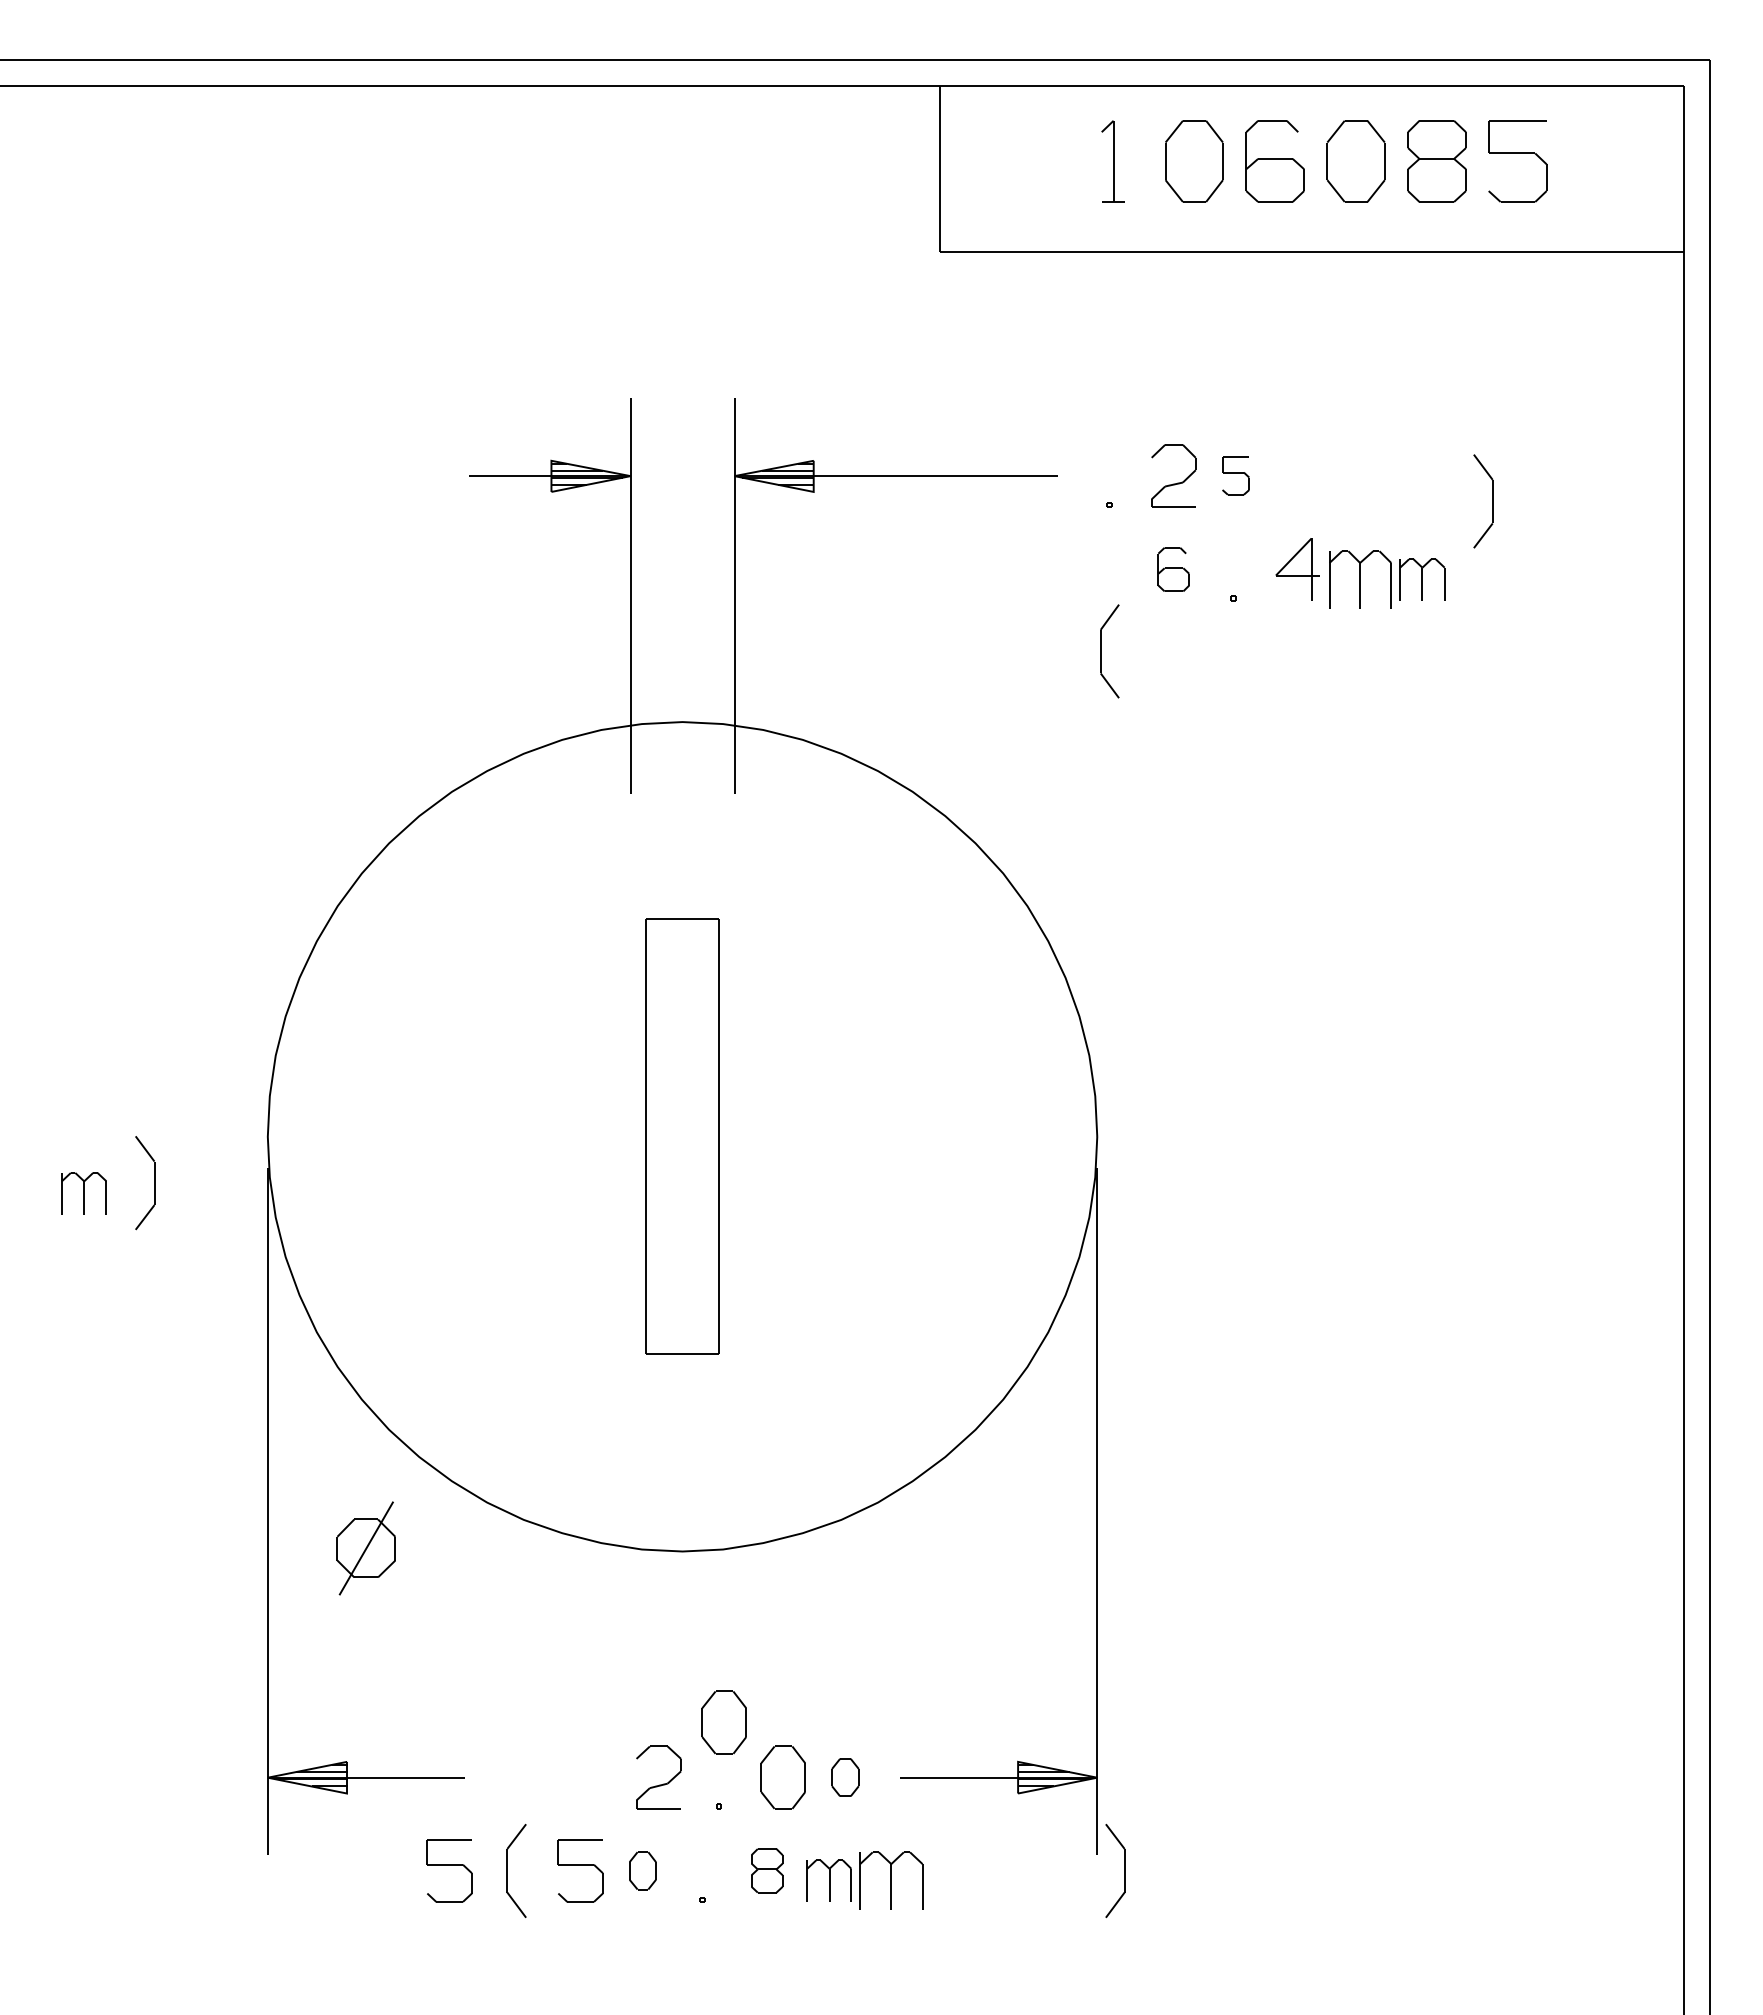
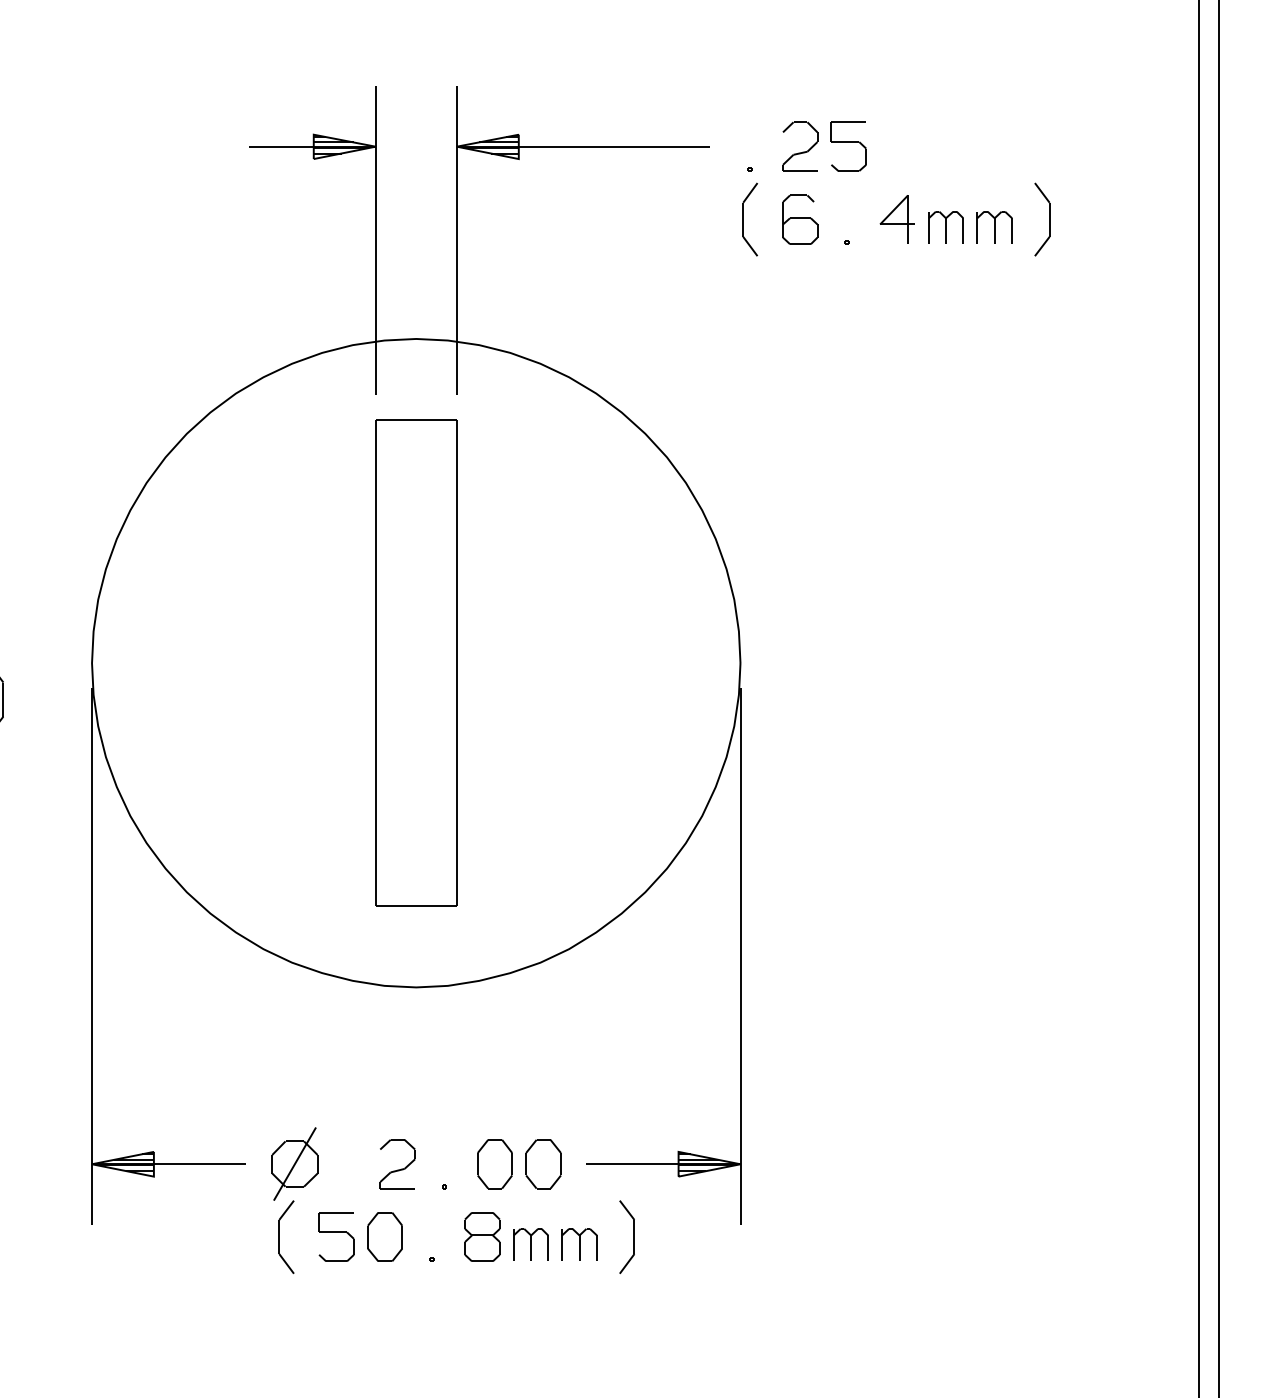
part: (1235, 475) -> (848, 146), size x1.67
part: (1492, 501) -> (1049, 219), moved
part: (1173, 569) -> (800, 219), size x1.43
part: (1359, 579) -> (945, 227), size x0.71
part: (1101, 651) -> (743, 219), moved
part: (682, 1136) -> (416, 662), size x1.43
part: (365, 1548) -> (294, 1164), moved
part: (723, 1722) -> (448, 1121), removed
part: (845, 1777) -> (543, 1164), size x1.67
part: (449, 1870) -> (234, 1236), removed
part: (642, 1870) -> (384, 1236), size x1.67
part: (766, 1870) -> (481, 1236), size x1.43
part: (1124, 1870) -> (634, 1236), moved
part: (891, 1880) -> (579, 1244), size x0.71

